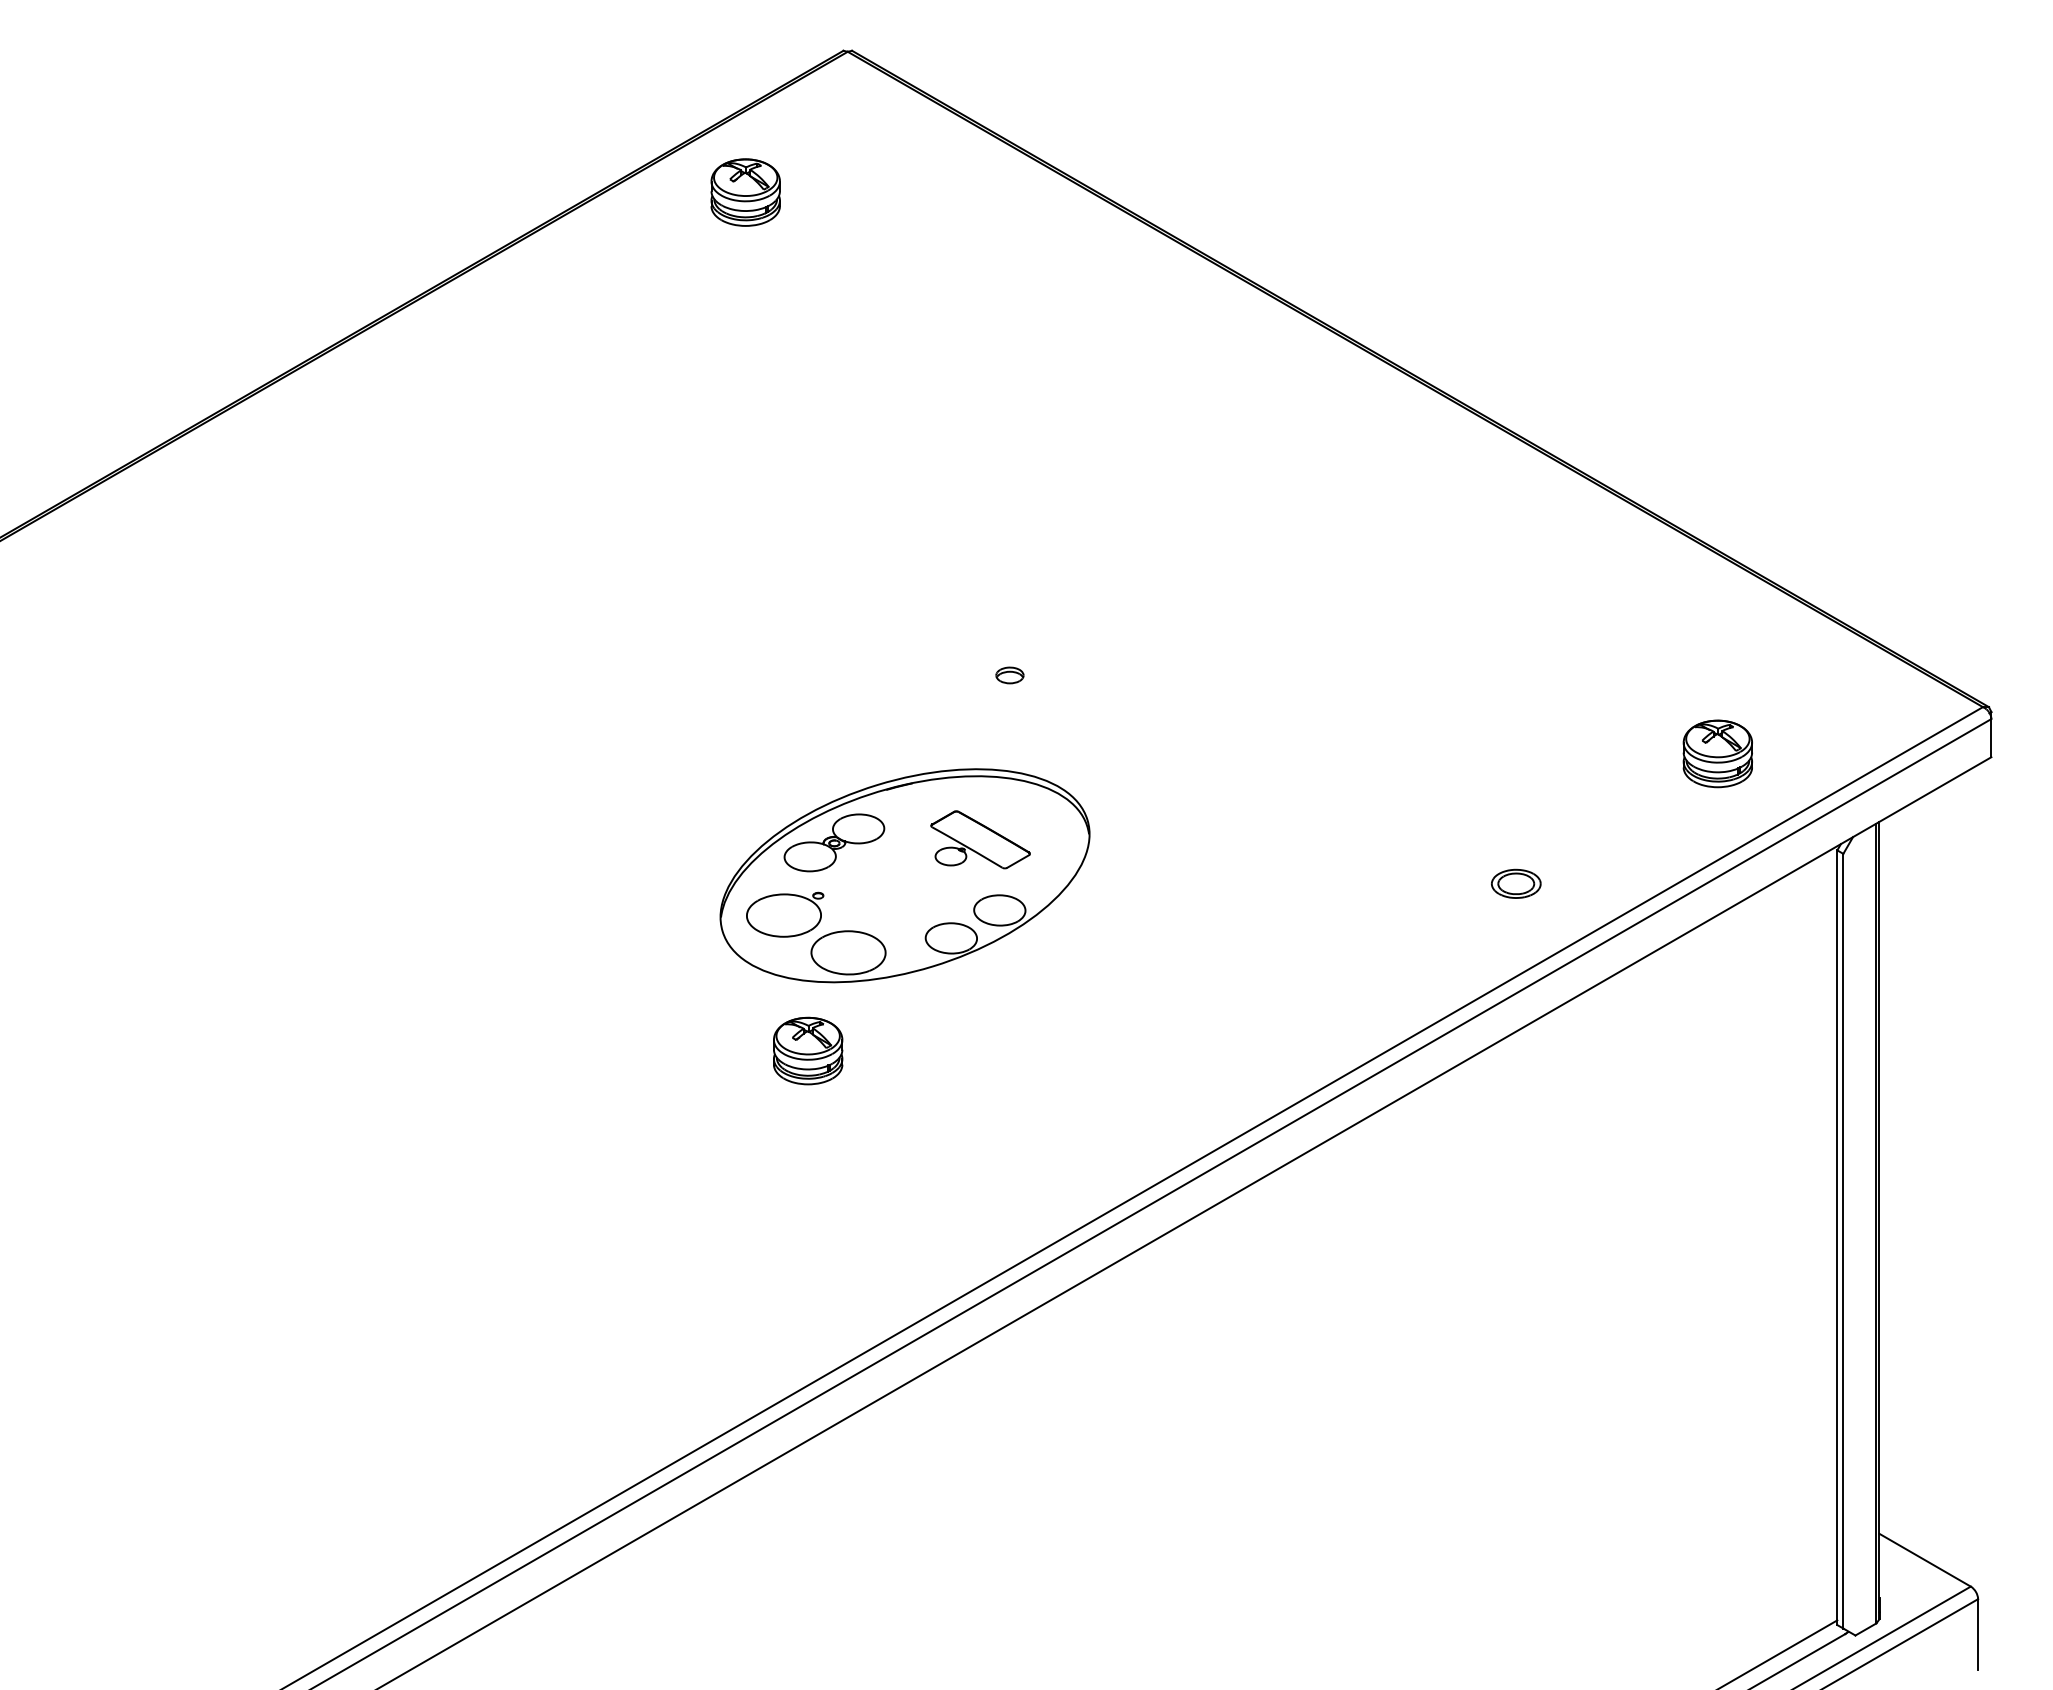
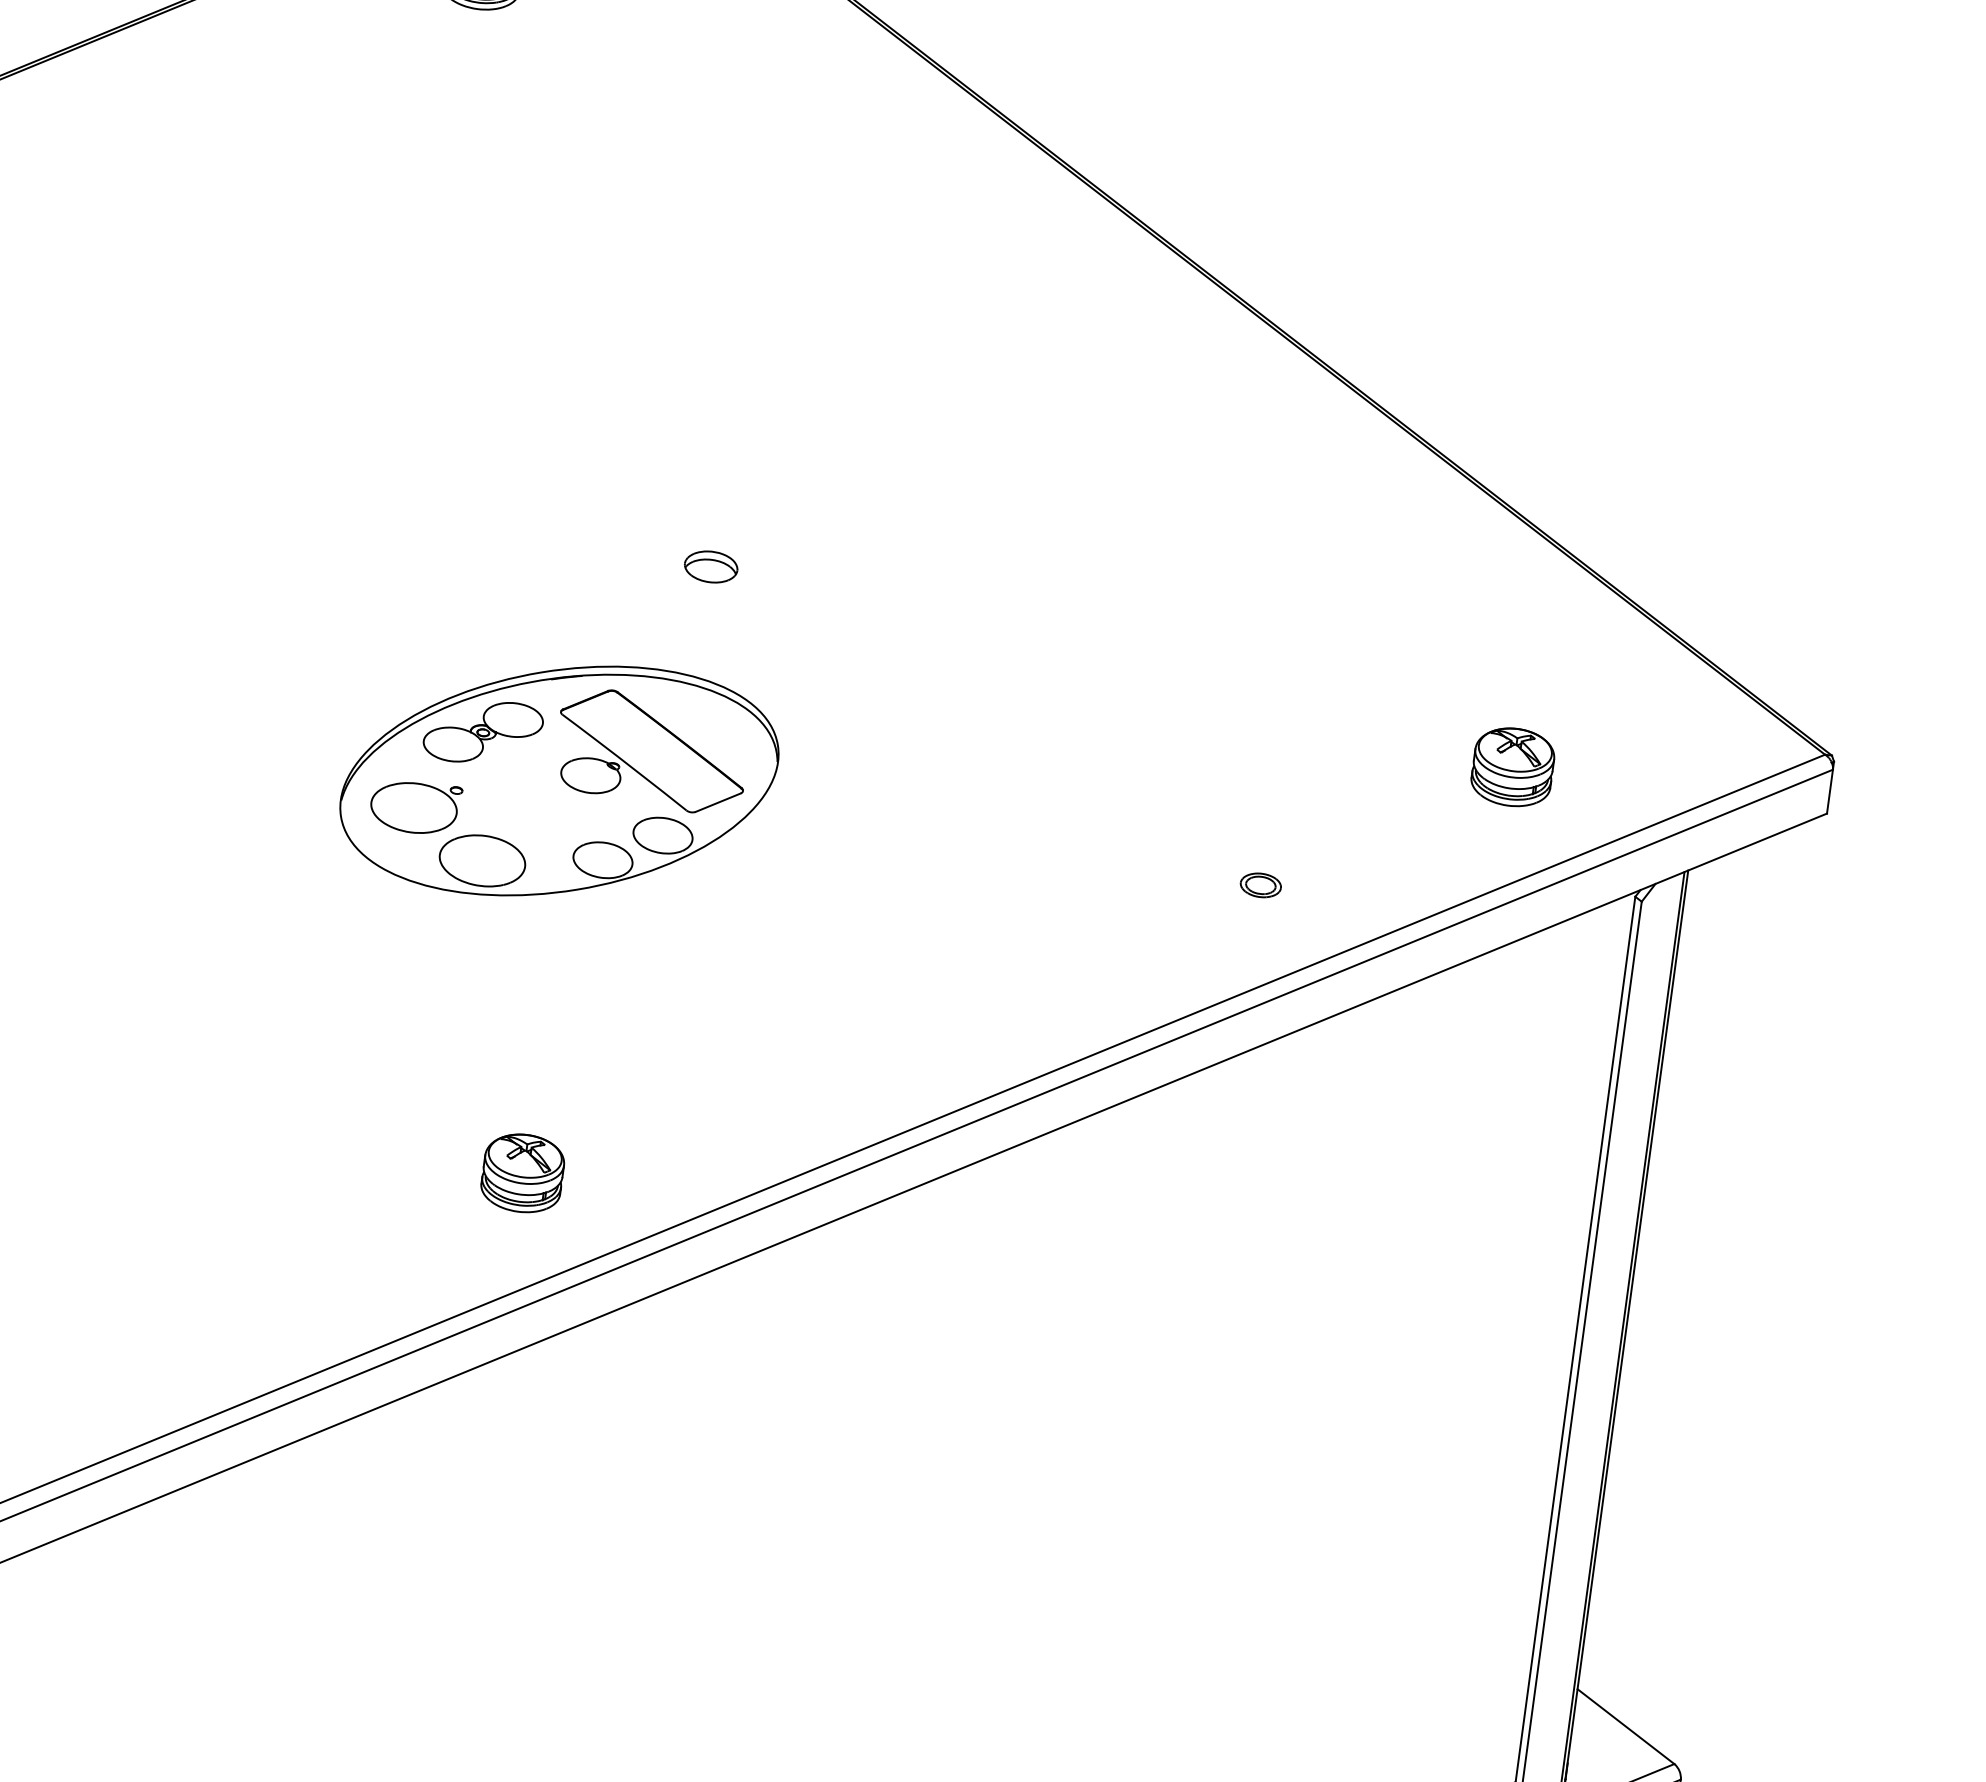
part: (1009, 675) -> (710, 566), size x1.67
part: (980, 839) -> (651, 751), size x1.67
part: (1515, 883) -> (1260, 884), size x0.71
part: (808, 1050) -> (523, 1172), moved

